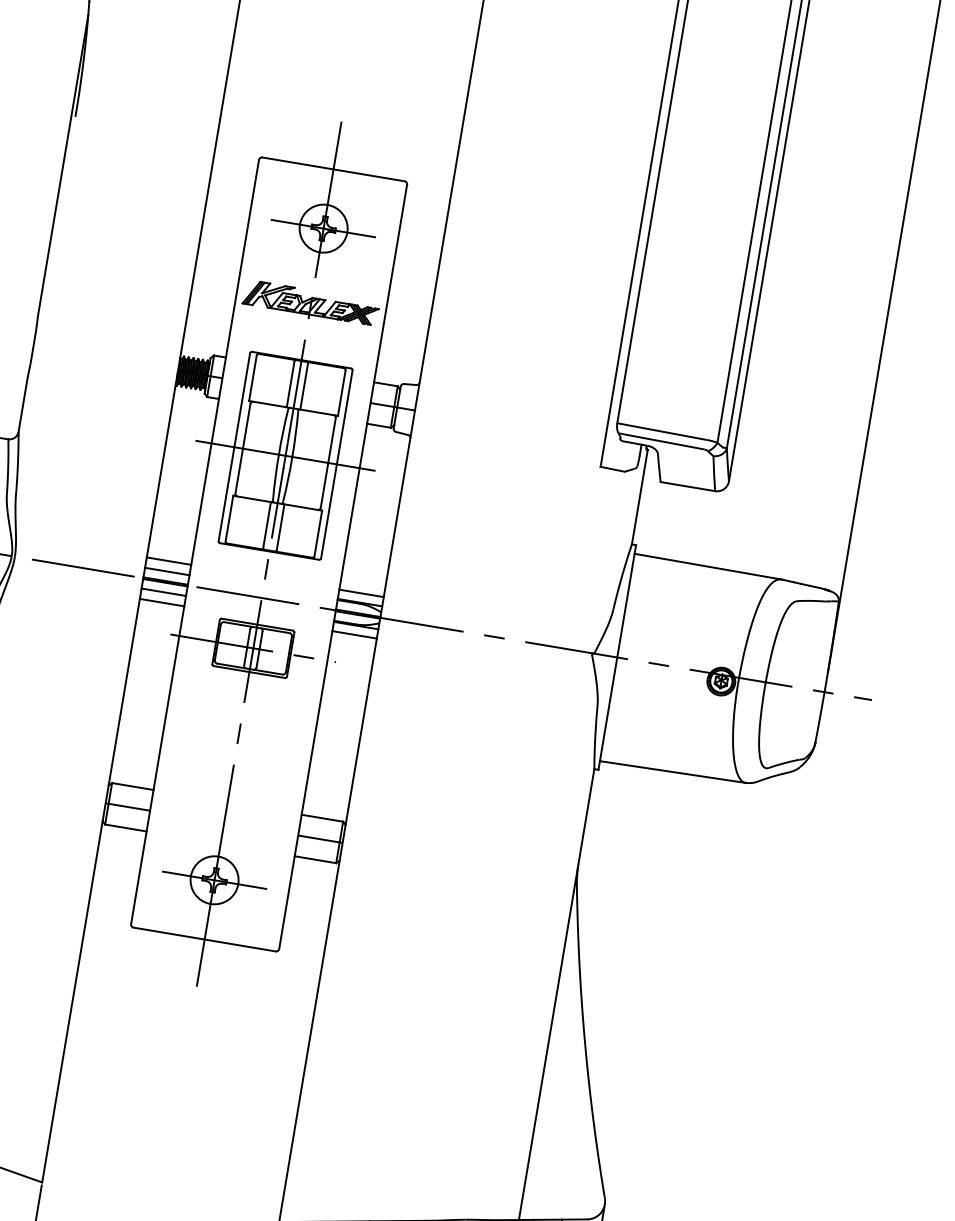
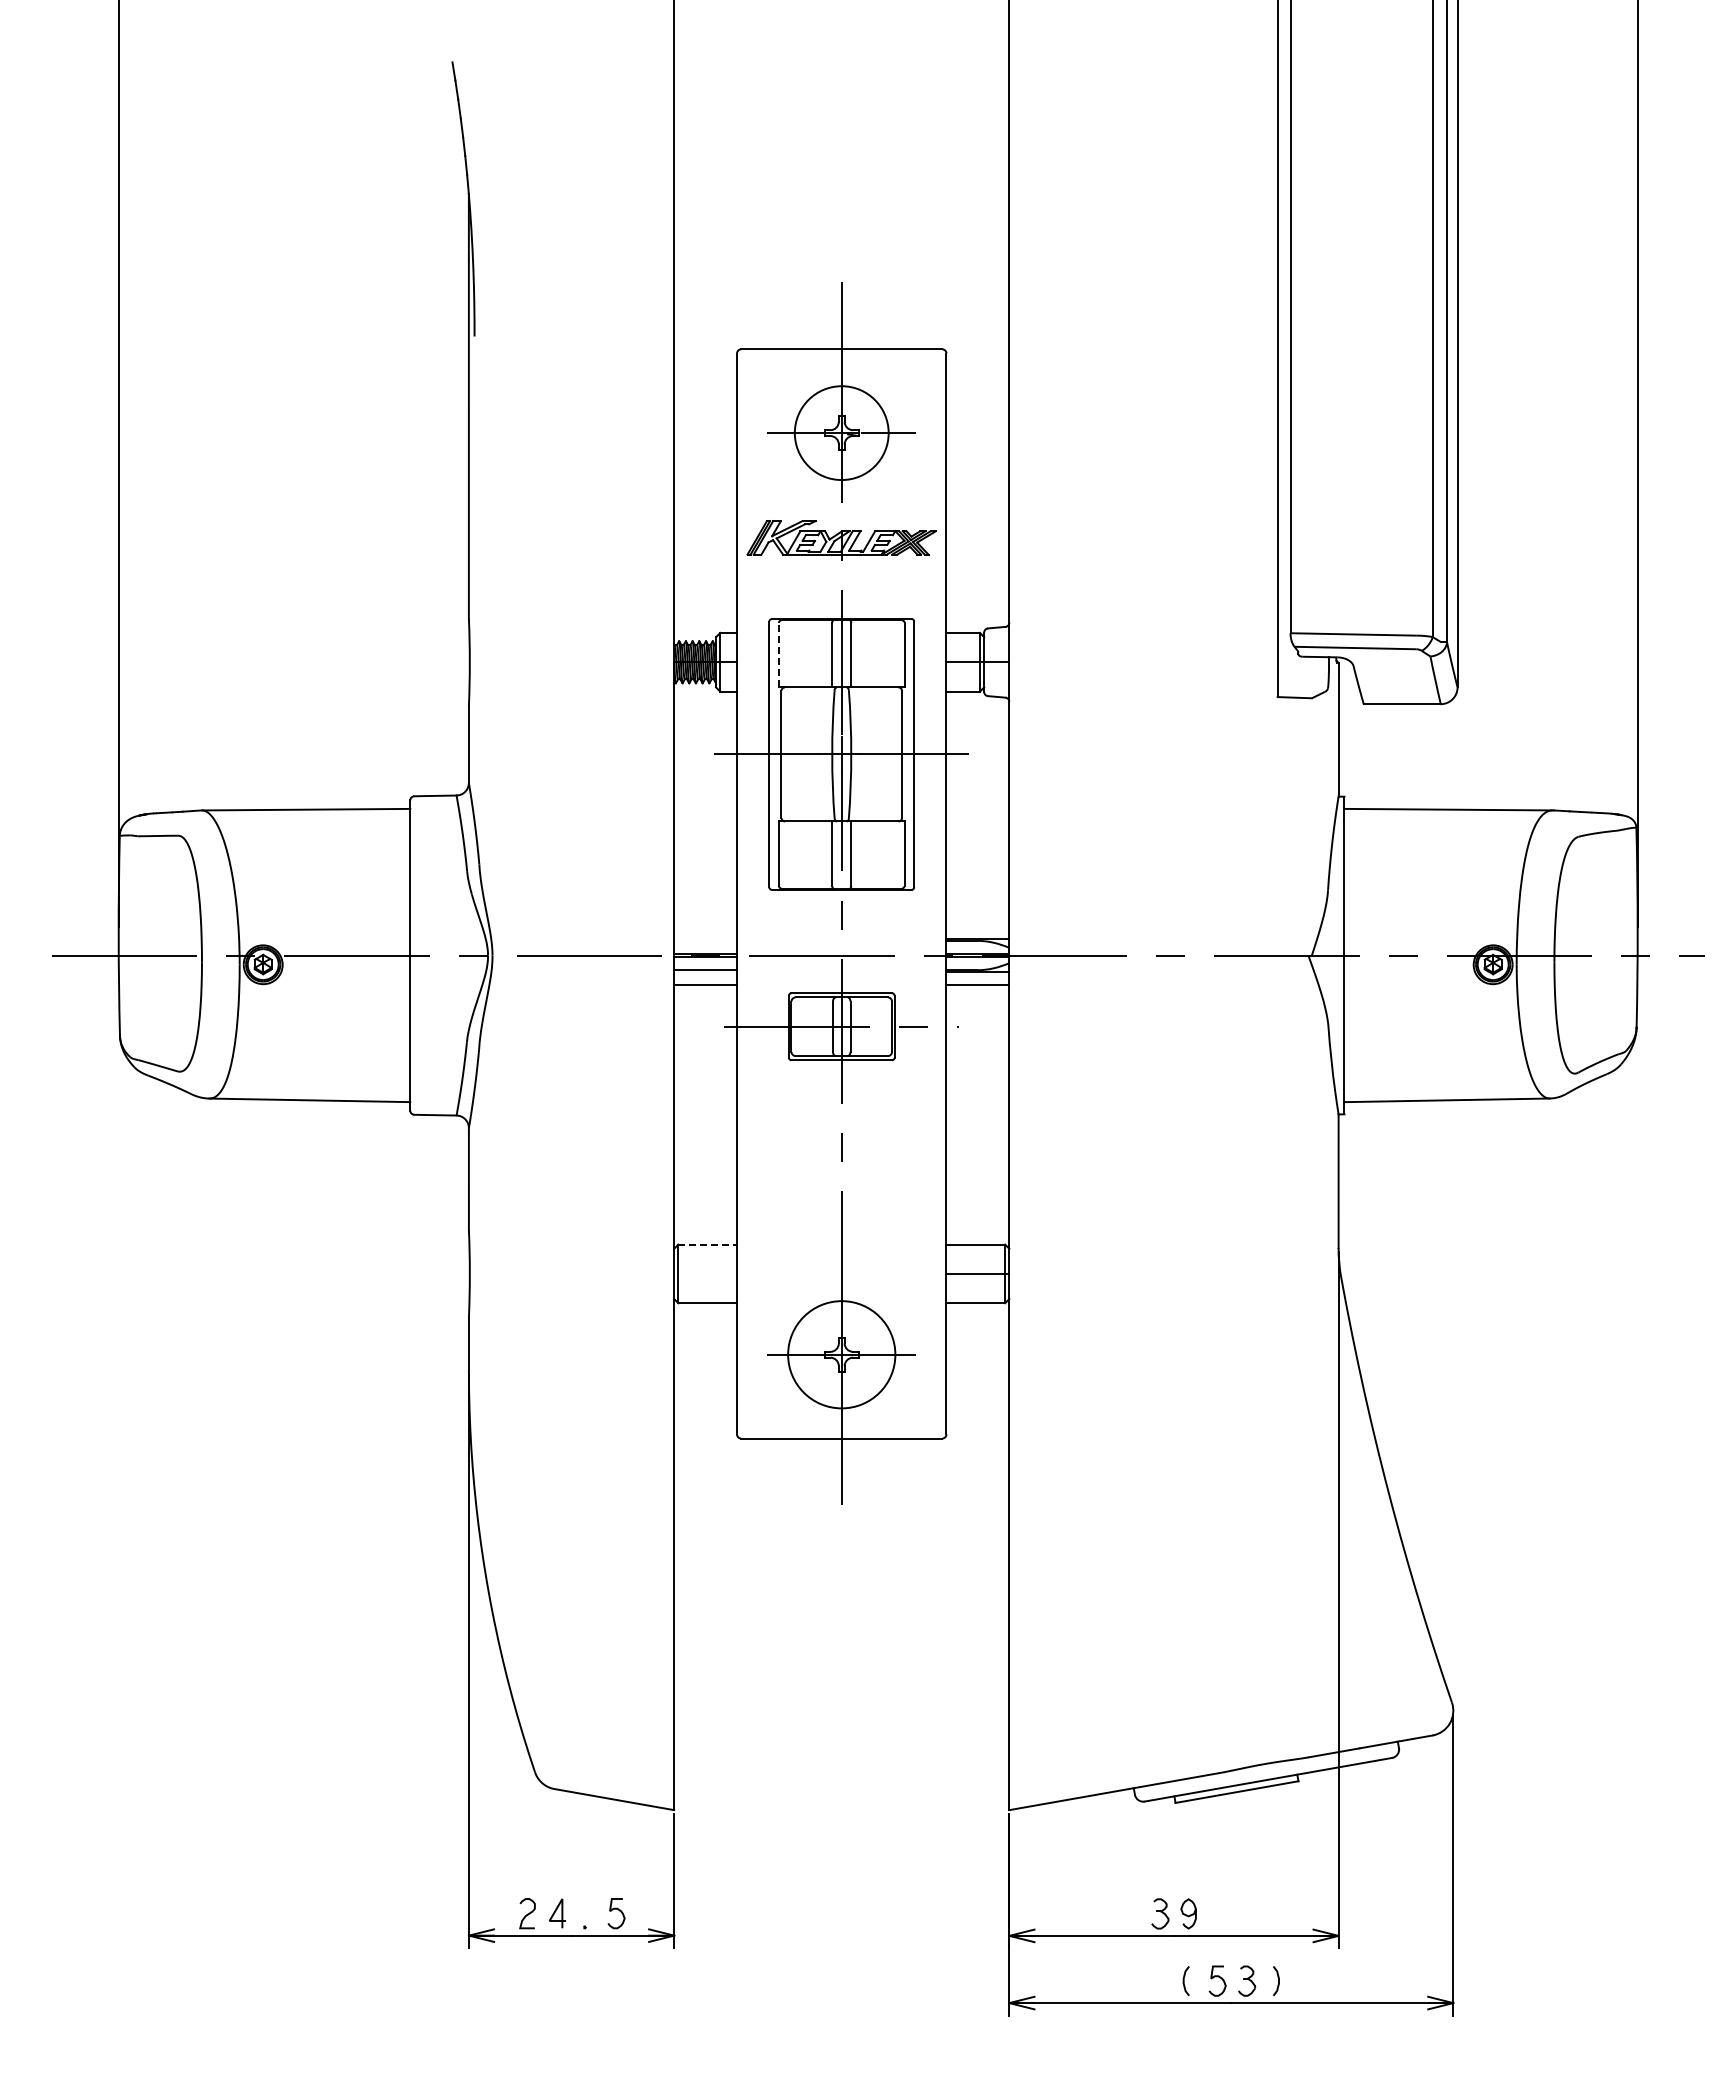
circle: (323, 228) -> (841, 432), size x1.4
line: (252, 377) -> (778, 654), solid -> dashed
line: (168, 561) -> (705, 926), removed
line: (167, 571) -> (705, 940), removed
line: (361, 593) -> (977, 926), removed
line: (133, 786) -> (708, 1244), solid -> dashed
line: (127, 806) -> (705, 1273), removed
circle: (214, 880) -> (841, 1354), size x1.6

